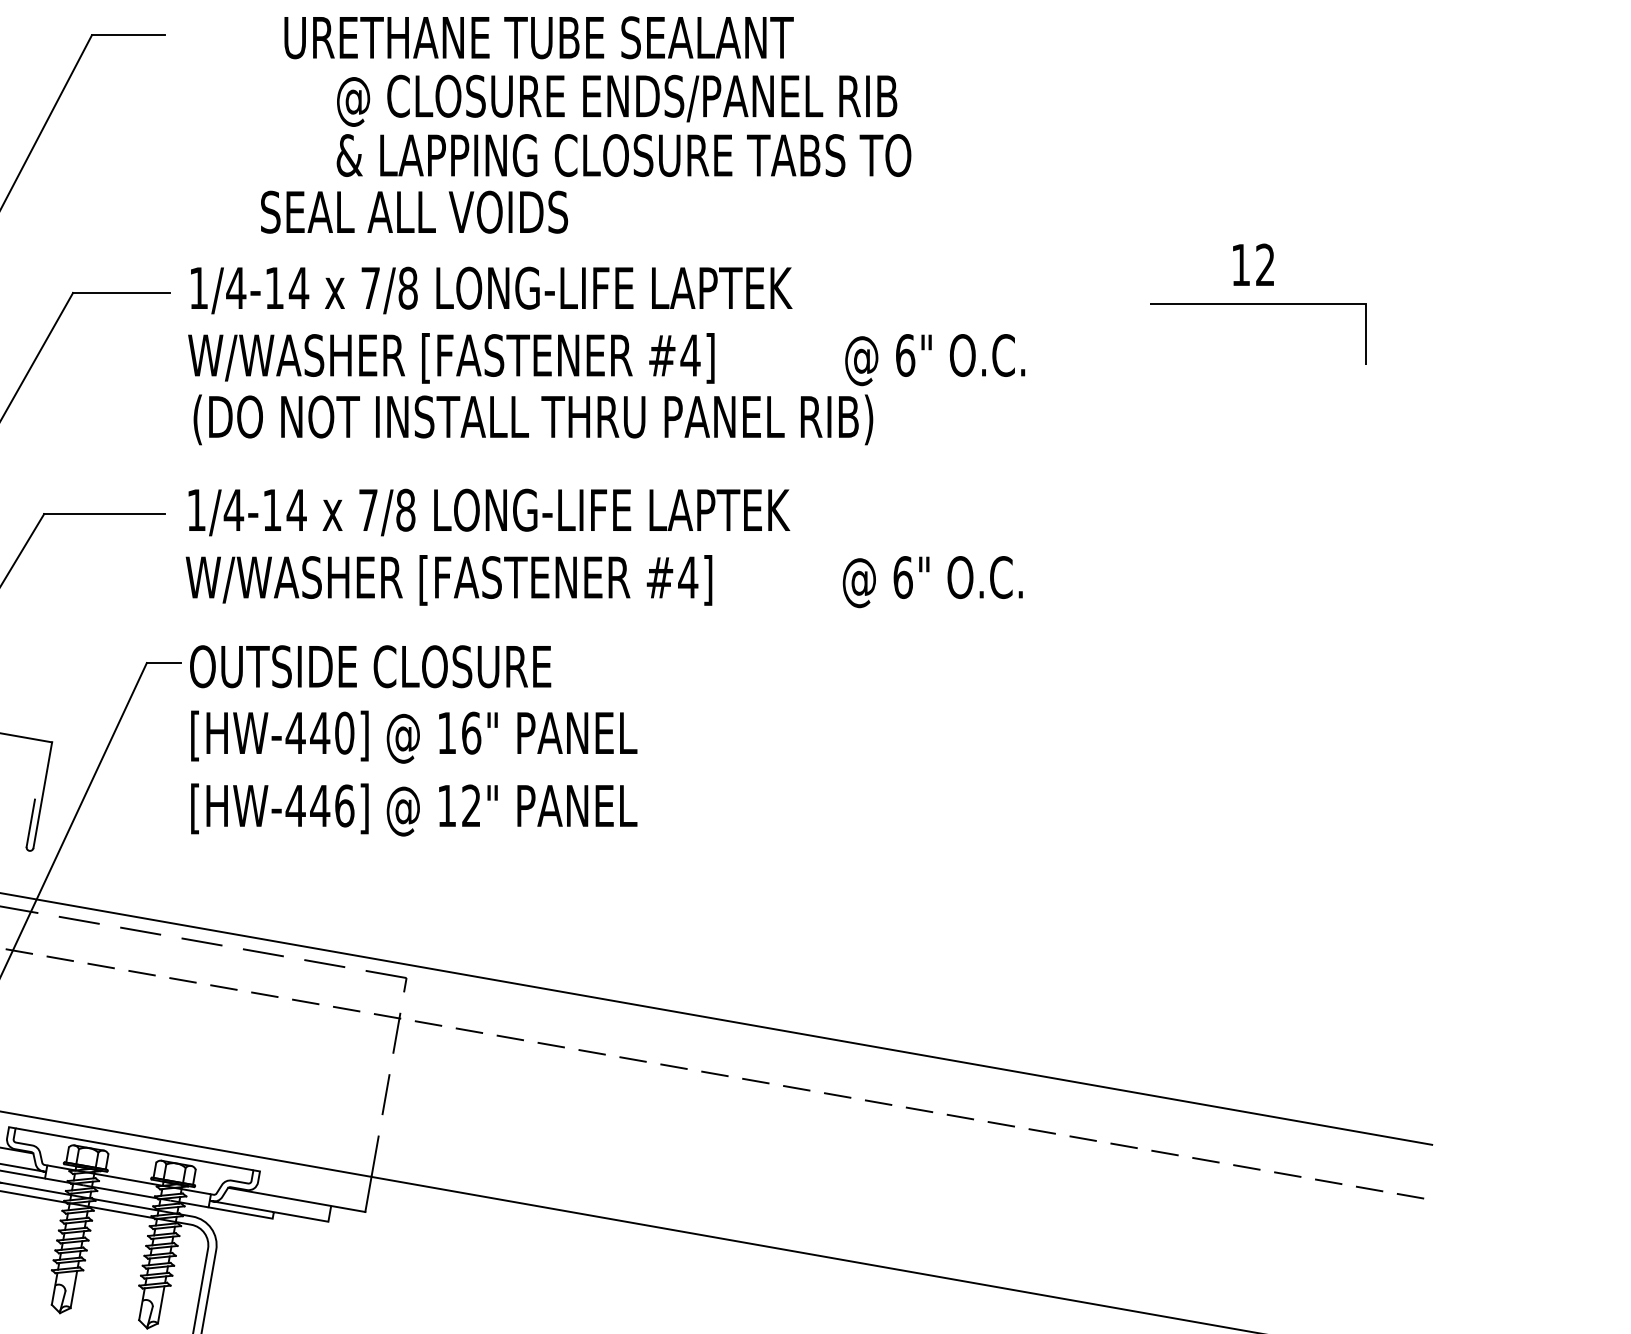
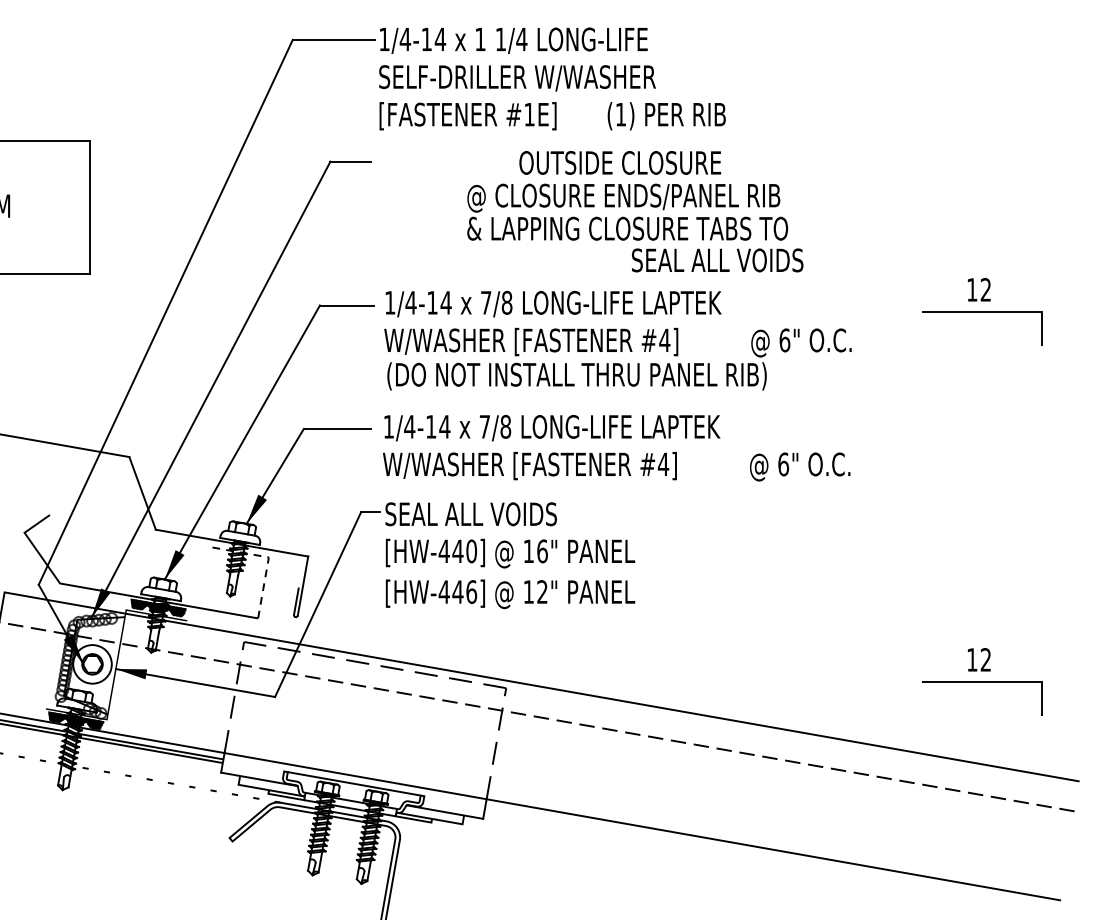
text: (539, 36) -> (580, 162), URETHANE TUBE SEALANT -> OUTSIDE CLOSURE
text: (414, 212) -> (717, 260), moved
text: (369, 667) -> (485, 514), OUTSIDE CLOSURE -> SEAL ALL VOIDS
part: (1259, 966) -> (982, 681), added

